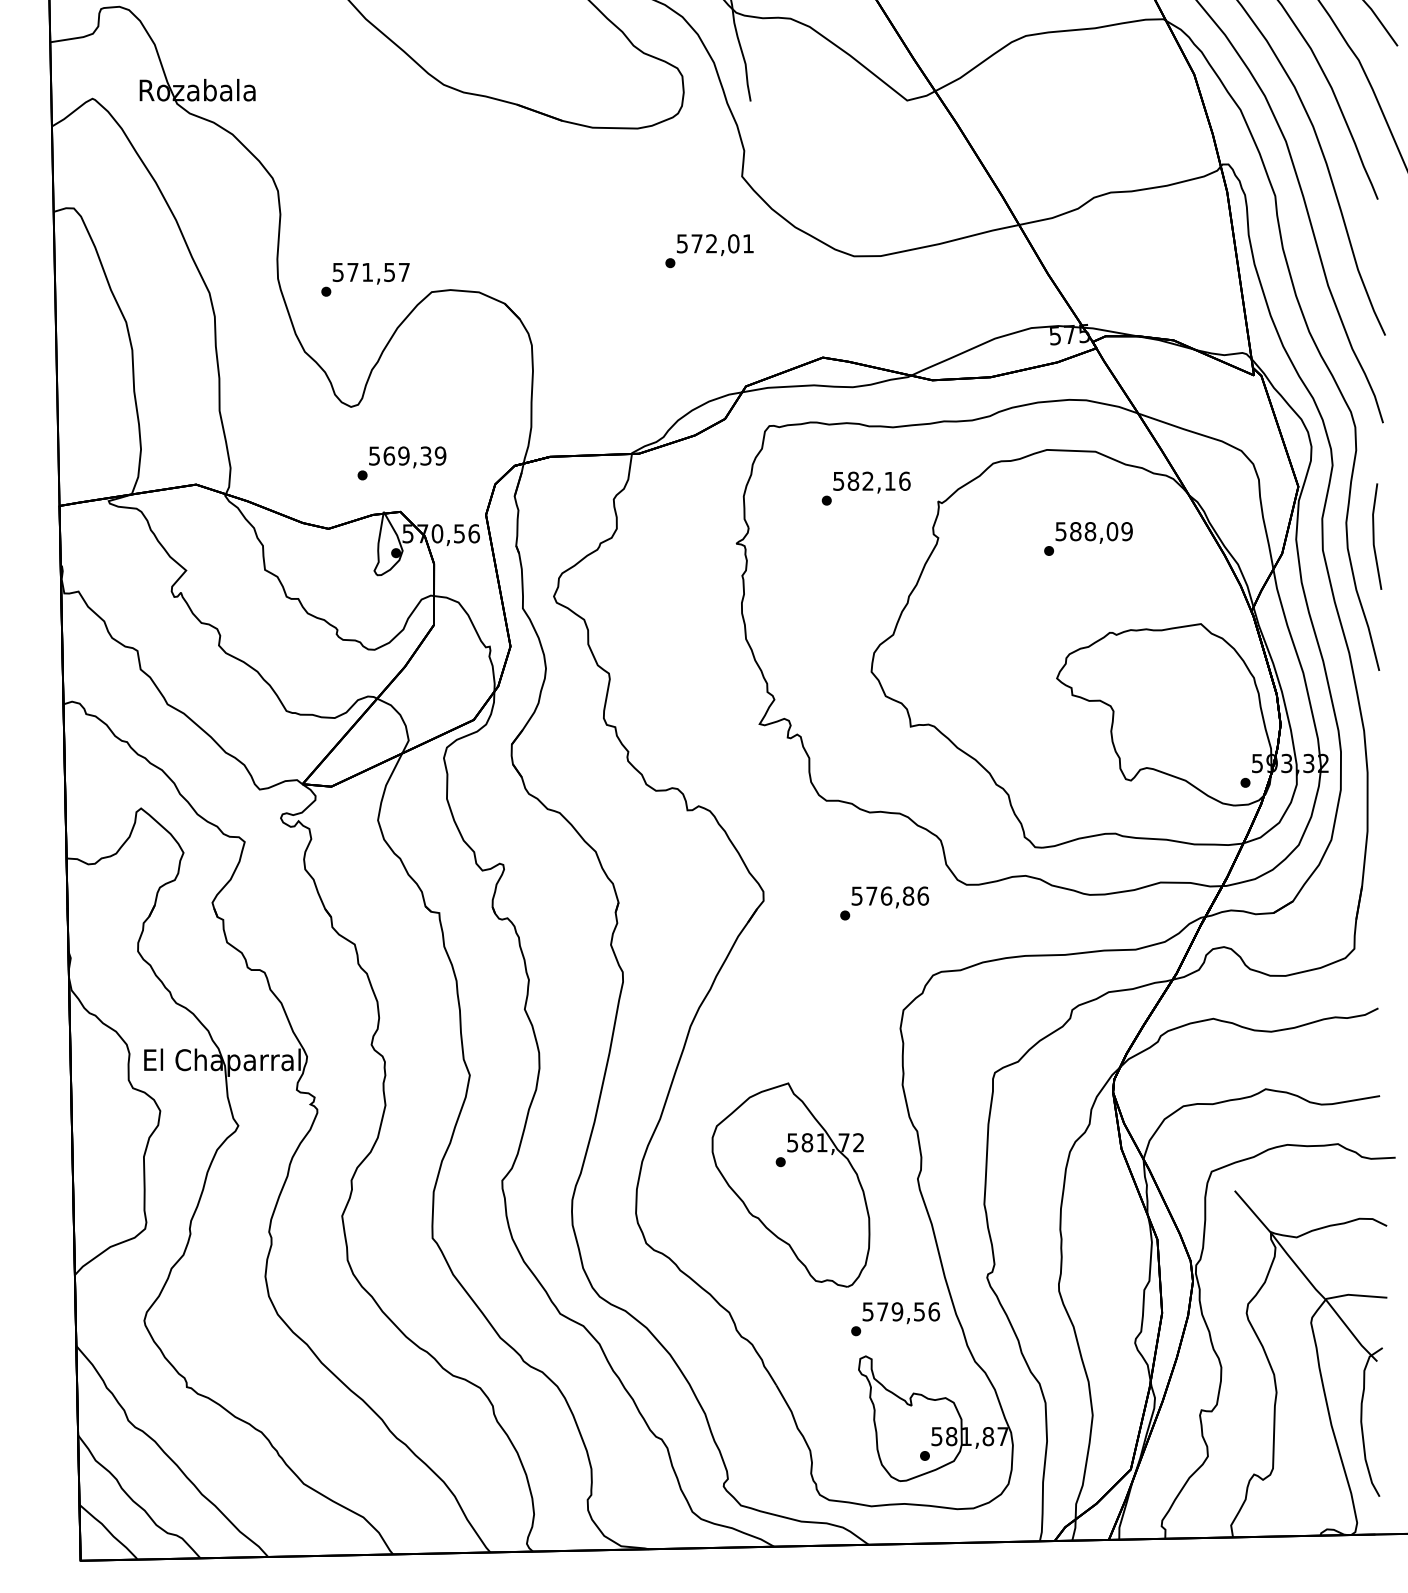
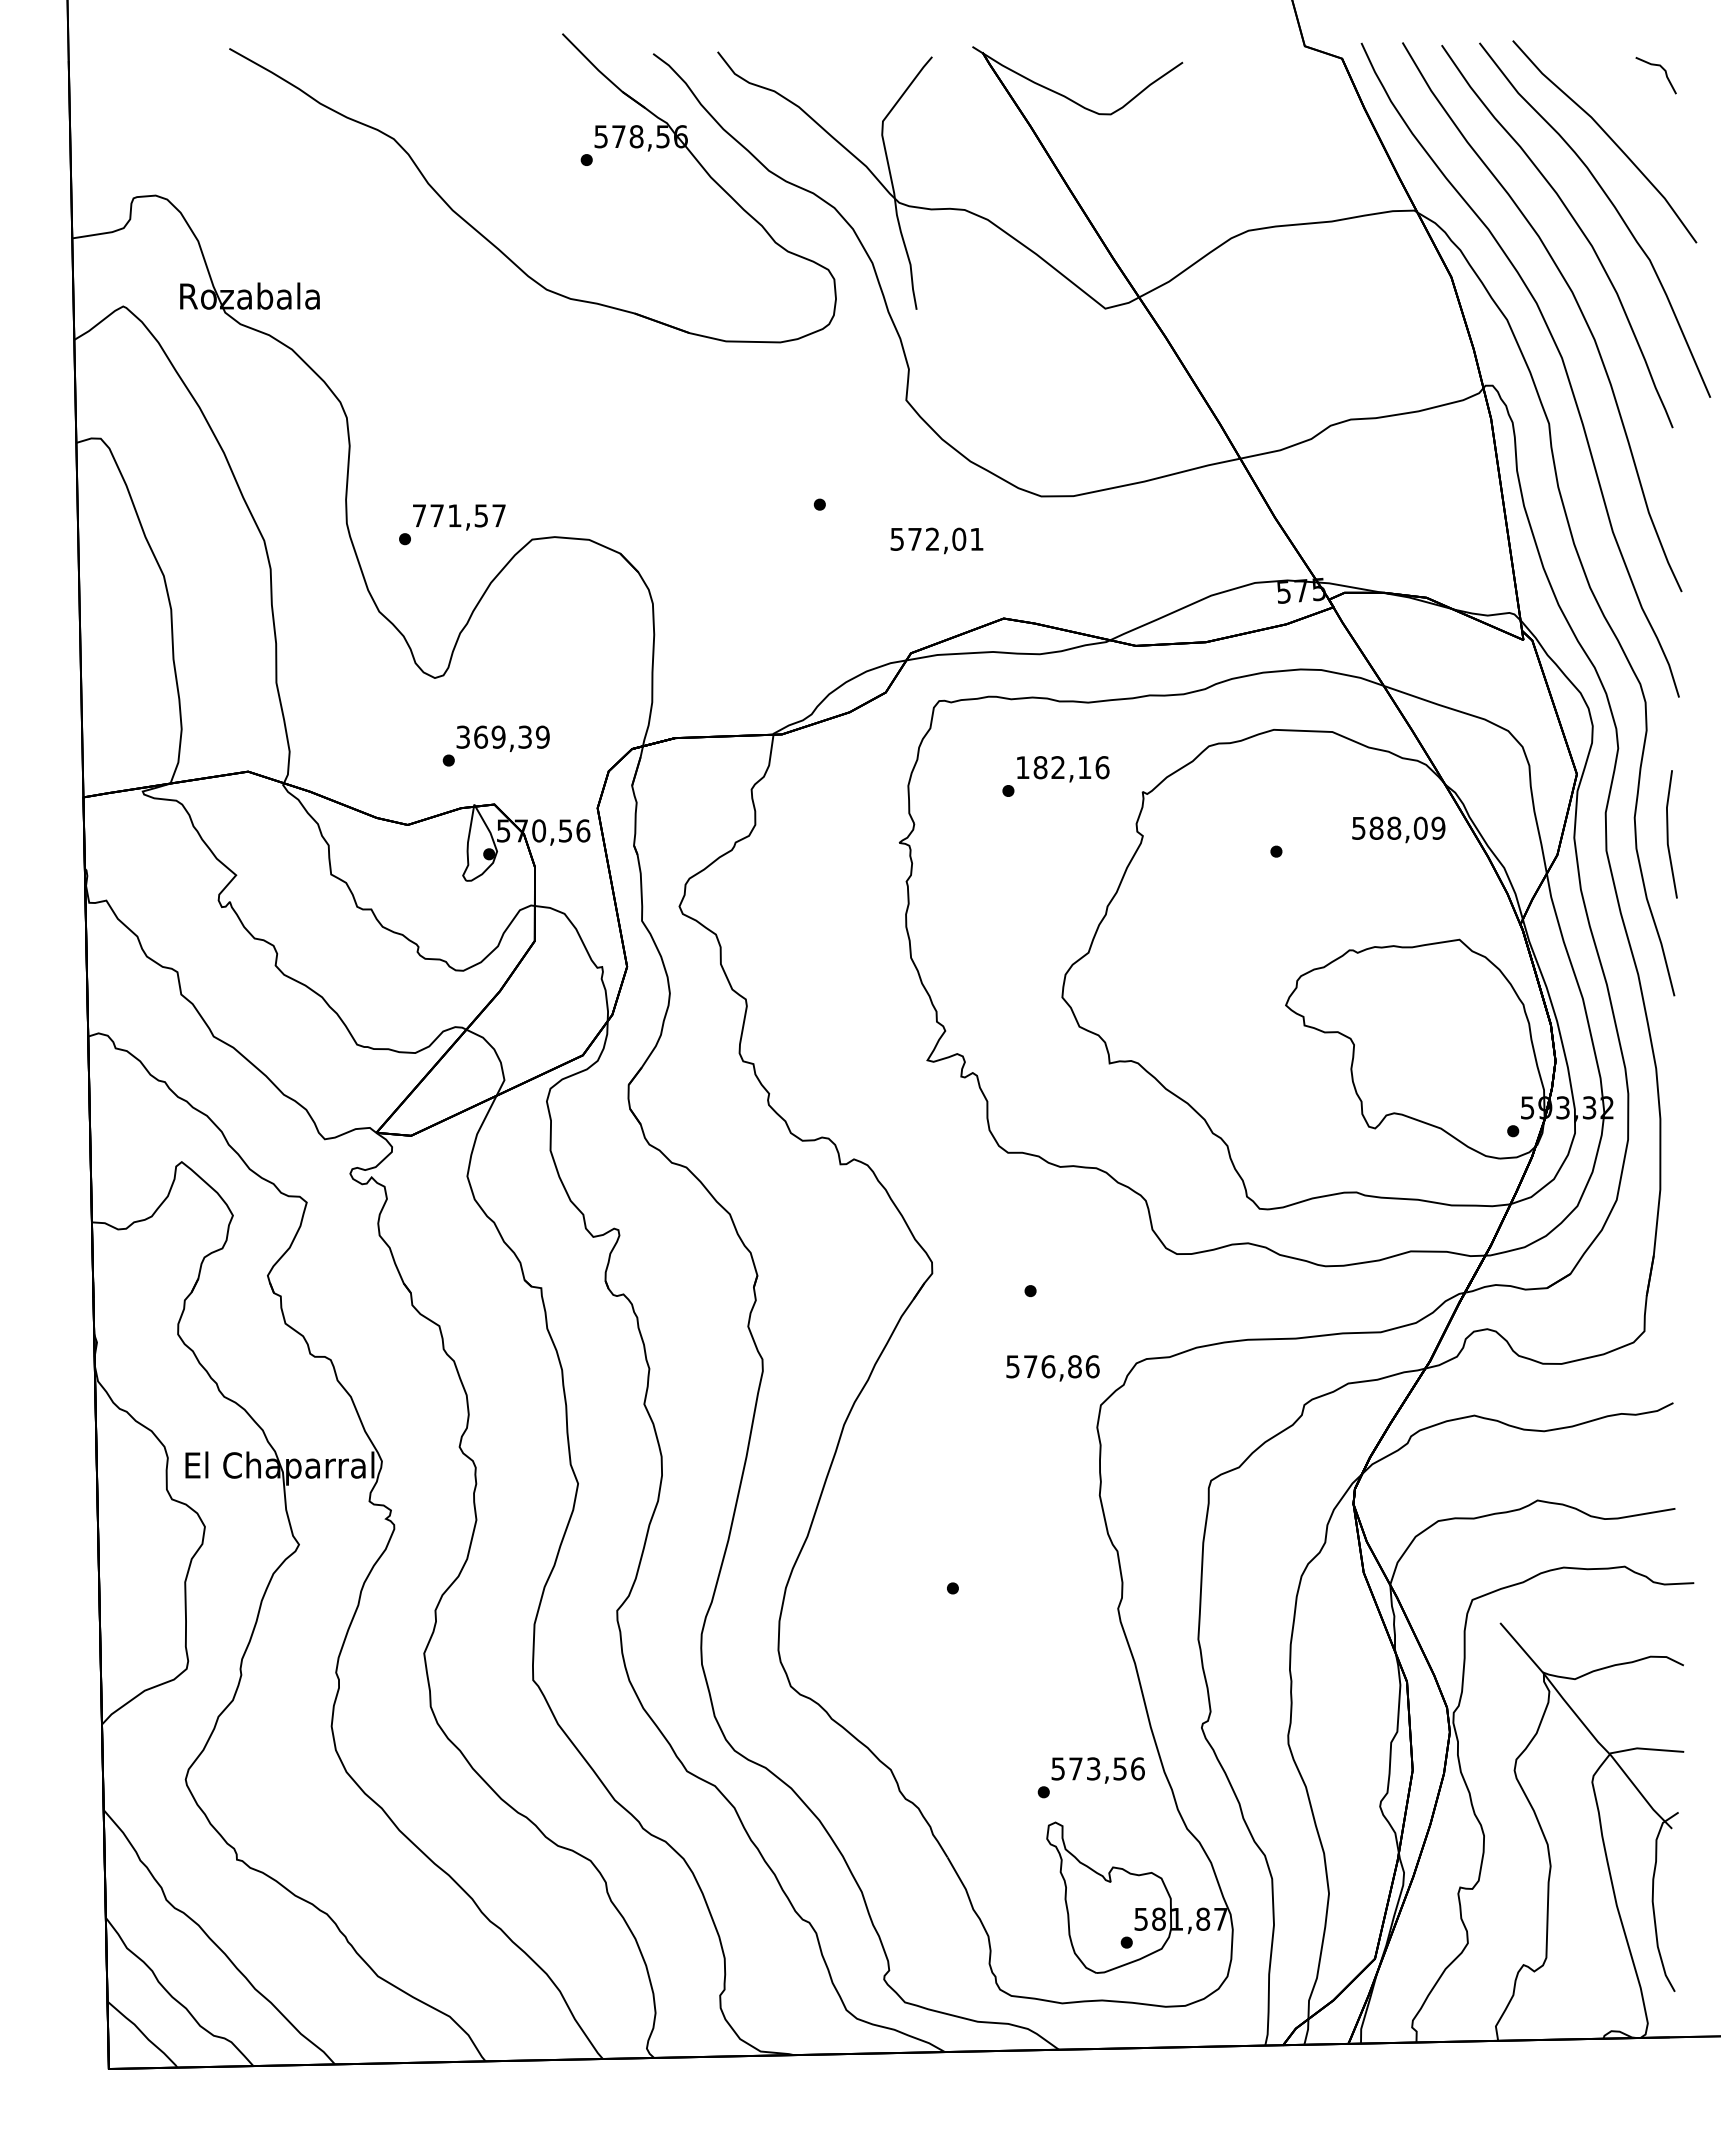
text: (714, 244) -> (936, 540), moved
text: (337, 272) -> (418, 515), 571,57 -> 771,57
text: (374, 455) -> (463, 736), 569,39 -> 369,39
text: (838, 481) -> (1022, 767), 582,16 -> 182,16
text: (1093, 532) -> (1398, 829), moved
text: (889, 897) -> (1052, 1368), moved
part: (790, 1184) -> (964, 1615), removed
text: (897, 1311) -> (1093, 1768), 579,56 -> 573,56

